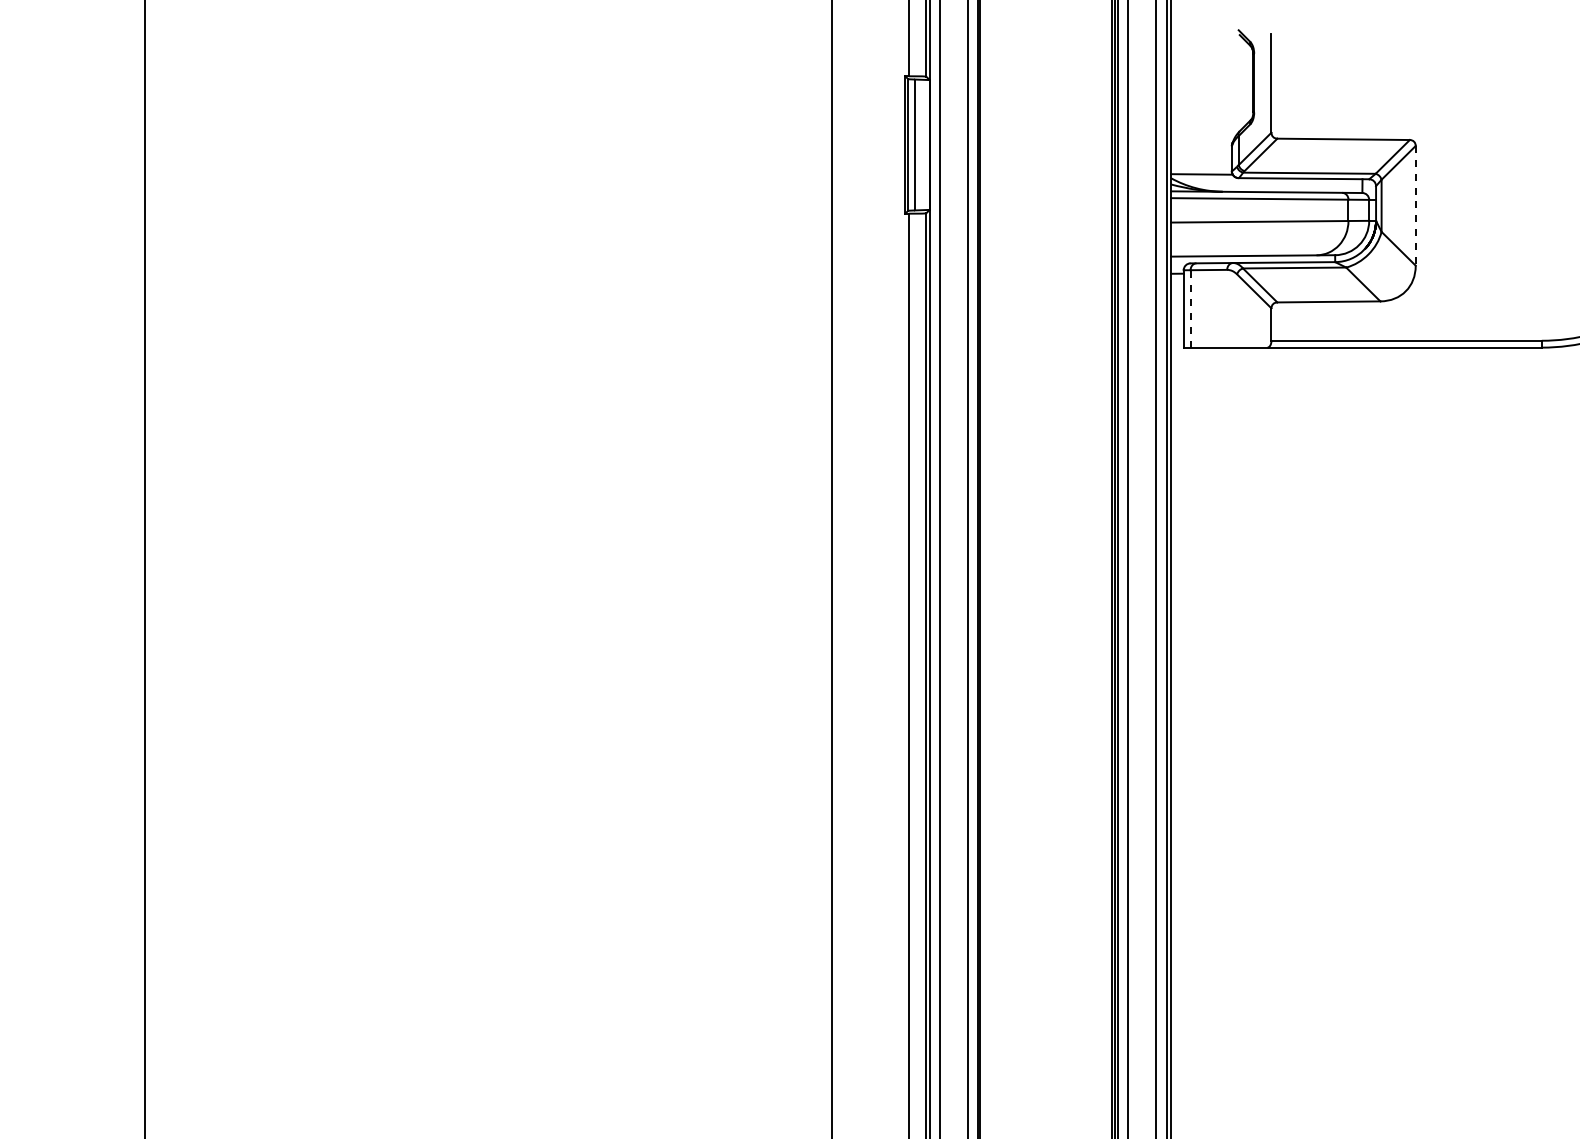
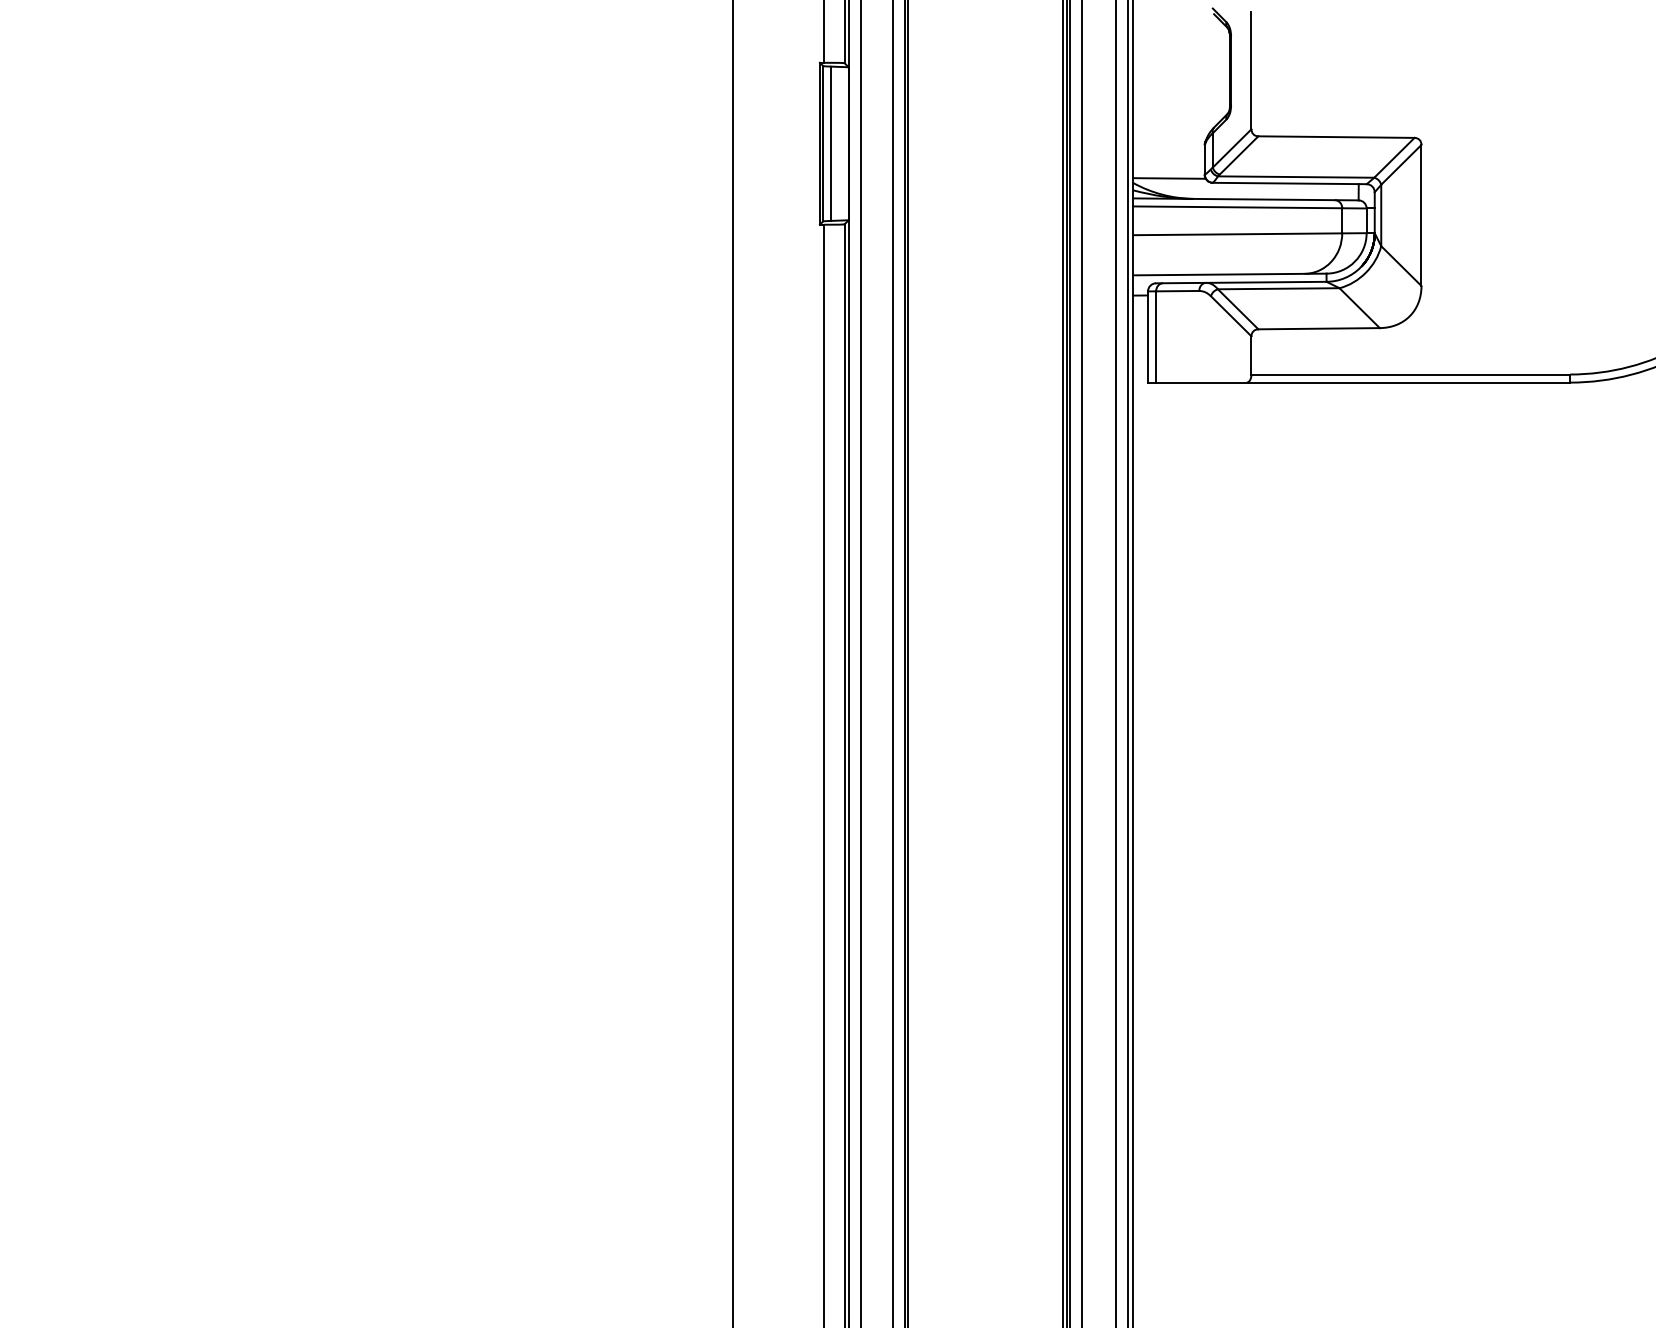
line: (1415, 205) -> (1421, 215), dashed -> solid
line: (1190, 308) -> (1156, 336), dashed -> solid

